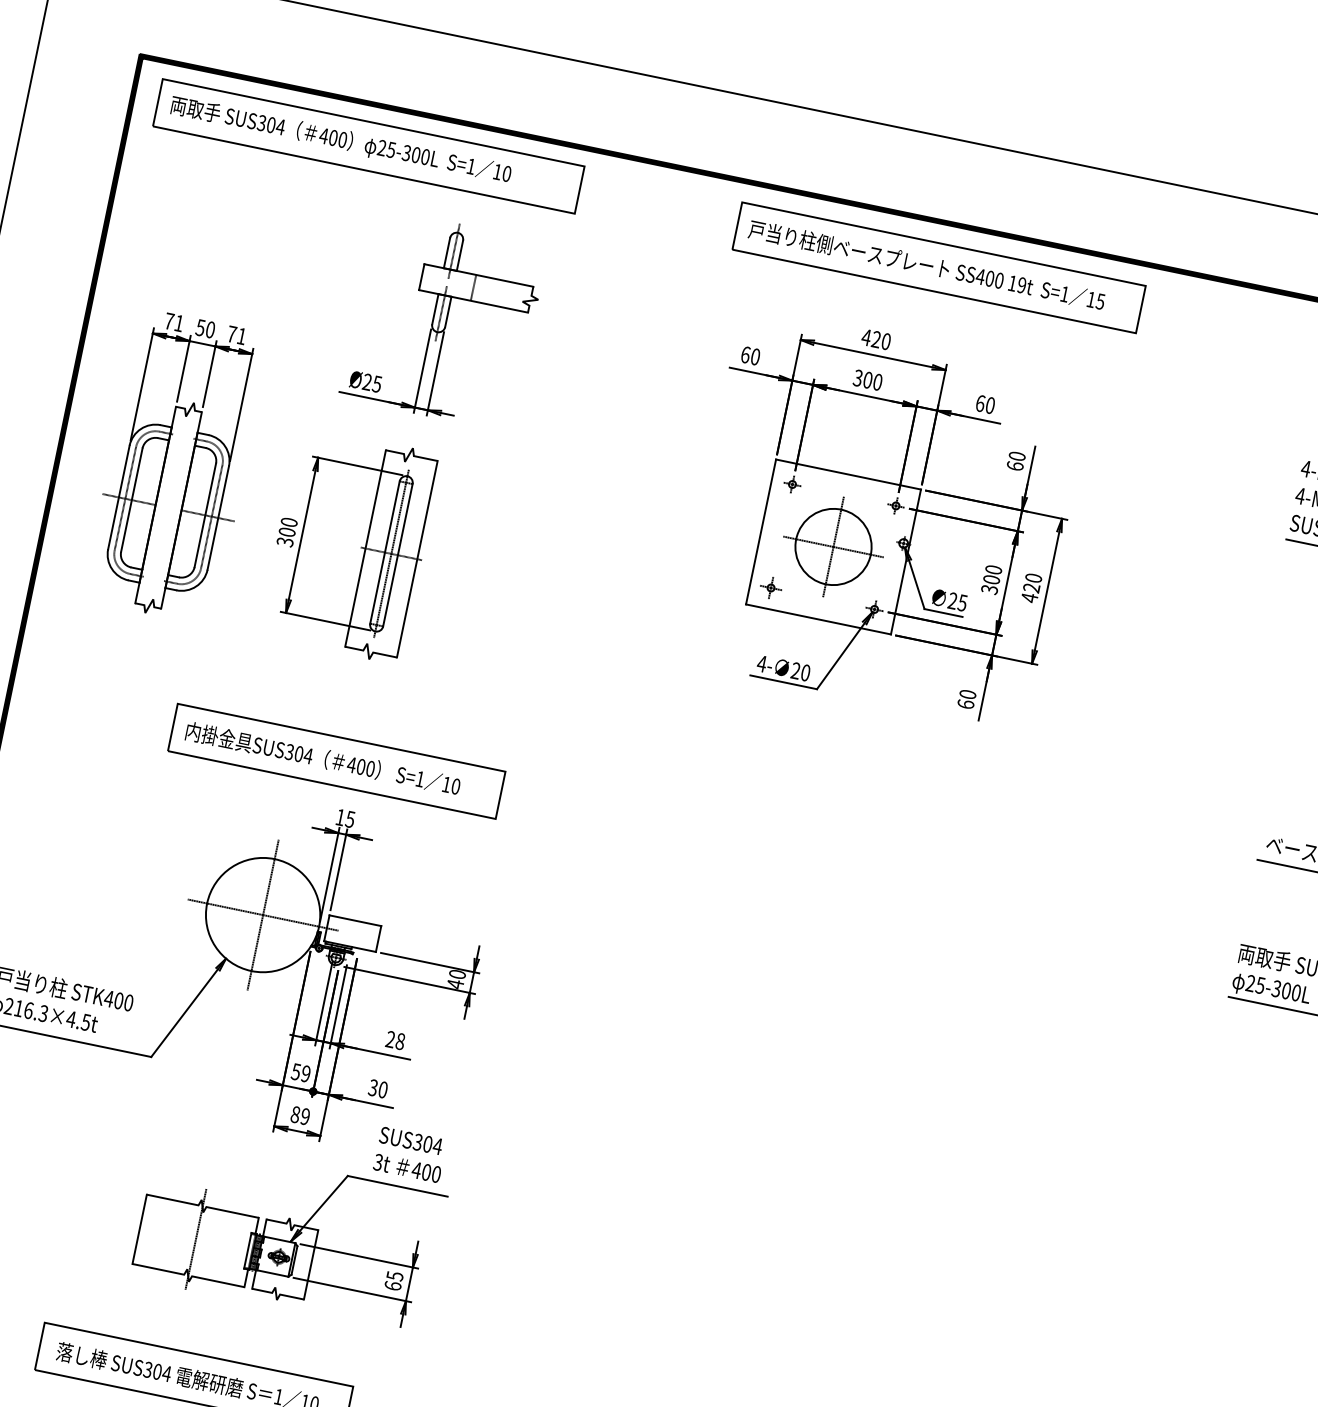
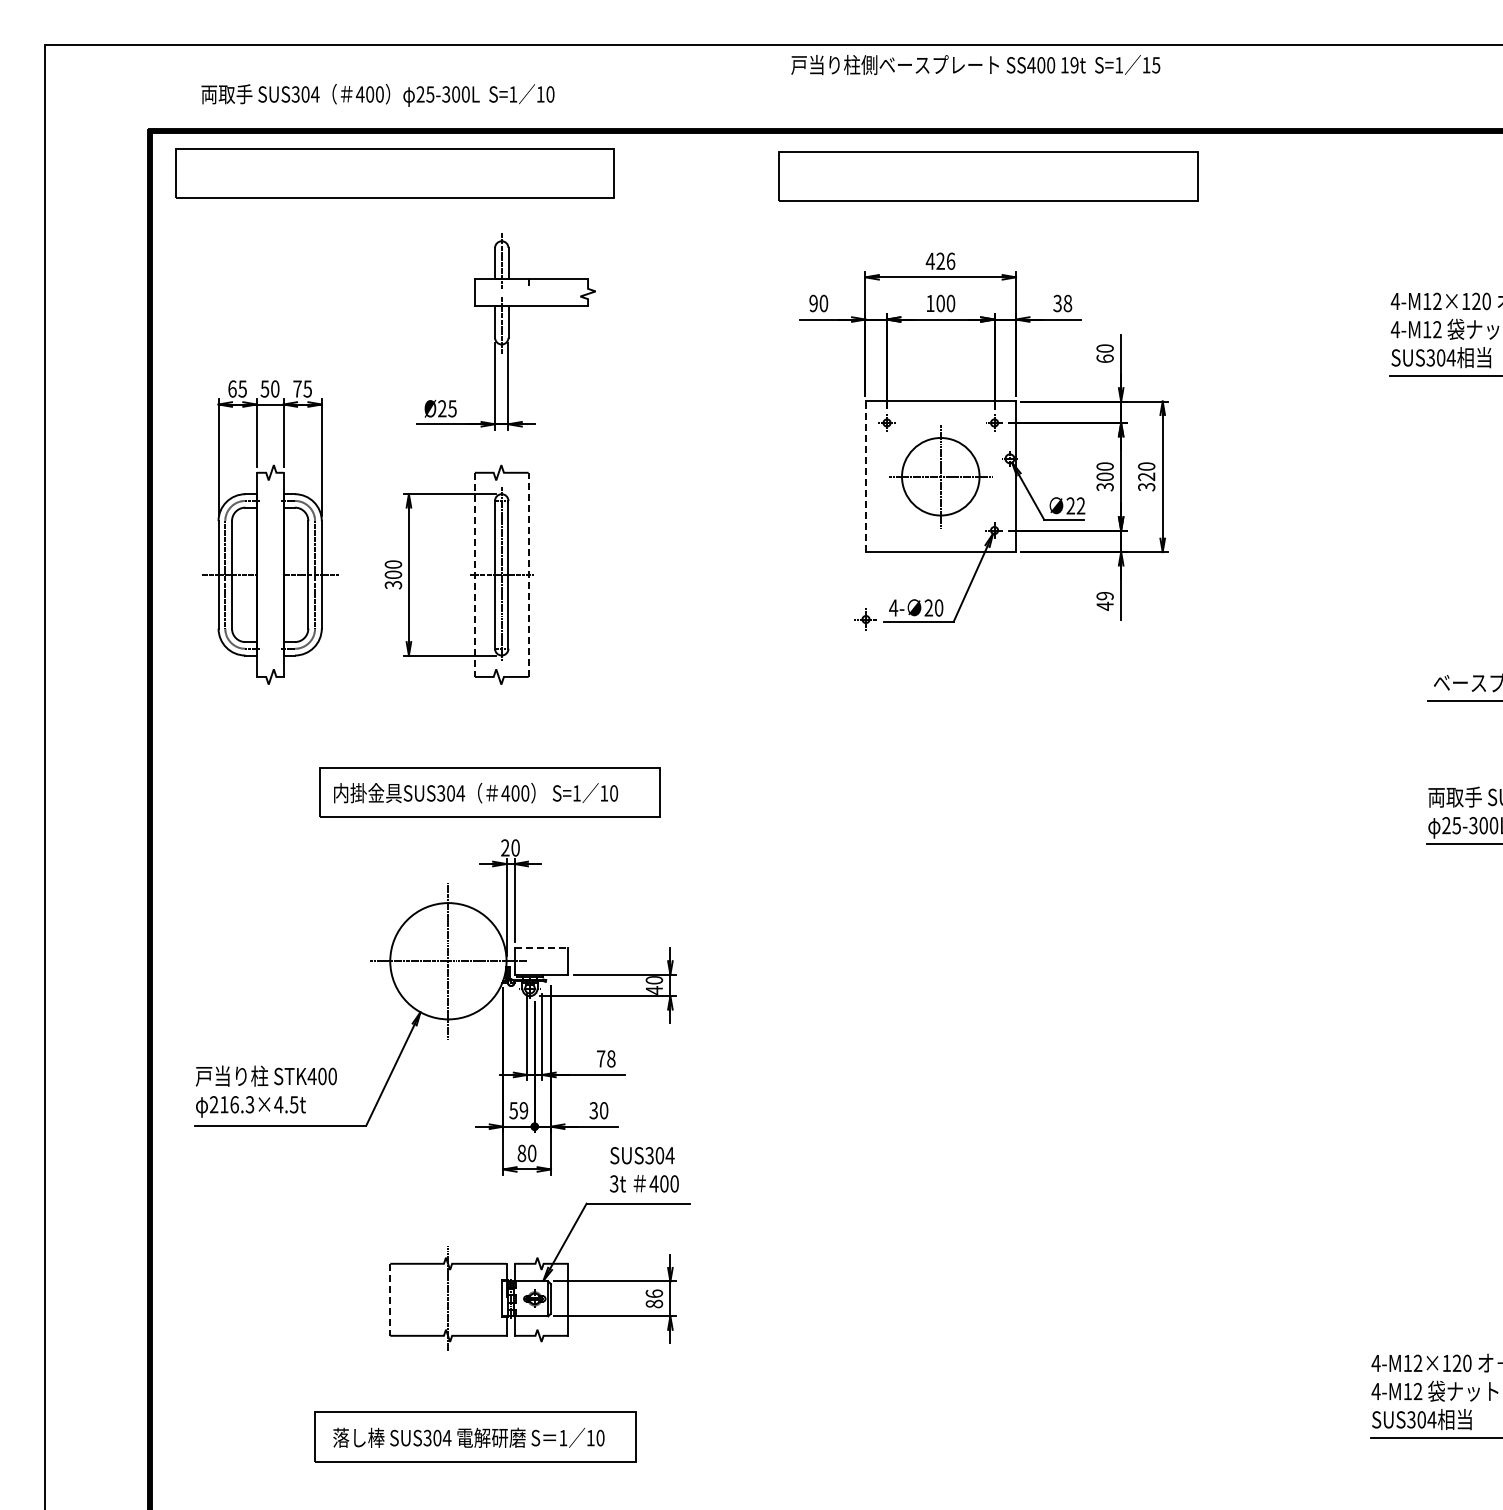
text: (340, 140) -> (377, 95), moved
text: (926, 264) -> (975, 64), moved
text: (174, 321) -> (237, 388), 71 -> 65
text: (241, 335) -> (307, 388), 71 -> 75
text: (885, 340) -> (950, 260), 420 -> 426
text: (745, 354) -> (813, 303), 60 -> 90
text: (858, 378) -> (930, 303), 300 -> 100
text: (985, 404) -> (1062, 303), 60 -> 38
line: (761, 531) -> (865, 476), solid -> dashed
line: (365, 549) -> (474, 575), solid -> dashed
line: (417, 558) -> (528, 574), solid -> dashed
part: (770, 587) -> (865, 619), moved
text: (1029, 597) -> (1146, 486), 420 -> 320
text: (962, 602) -> (1080, 505), 25 -> 22
text: (966, 698) -> (1104, 600), 60 -> 49
text: (345, 818) -> (510, 847), 15 -> 20
line: (355, 920) -> (541, 947), solid -> dashed
text: (390, 1039) -> (600, 1058), 28 -> 78
text: (305, 1116) -> (532, 1153), 89 -> 80
line: (139, 1230) -> (390, 1300), solid -> dashed
text: (394, 1280) -> (654, 1298), 65 -> 86

